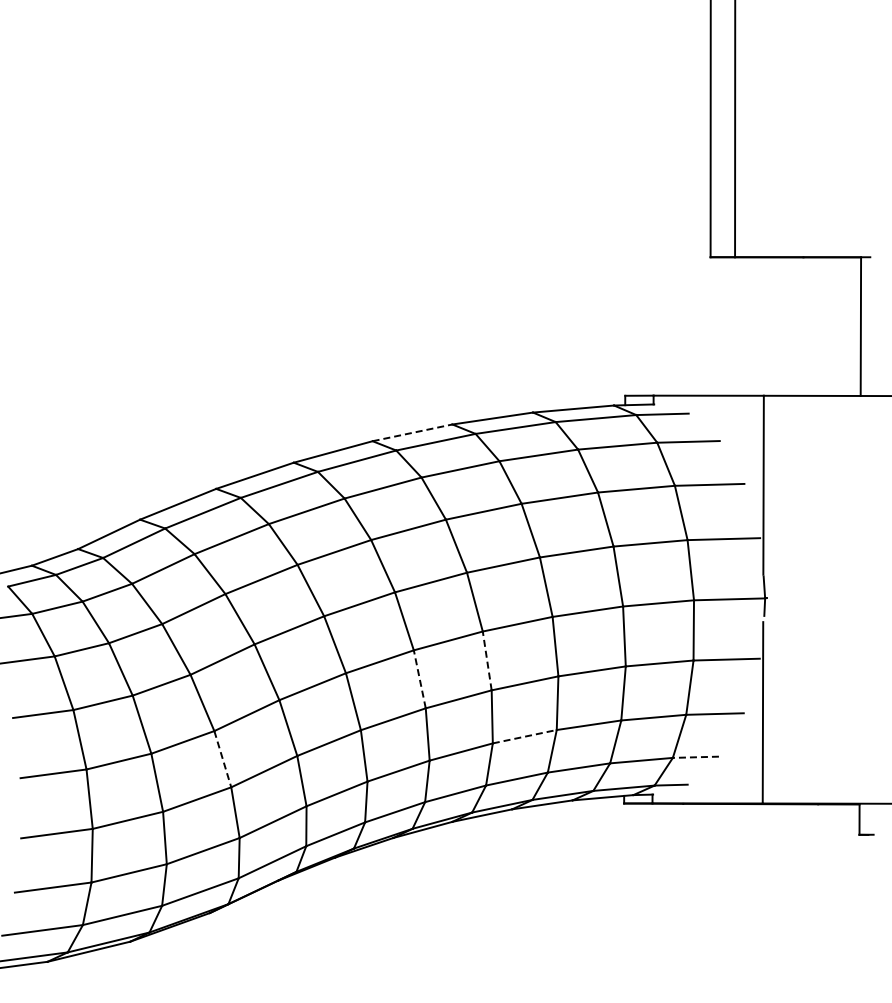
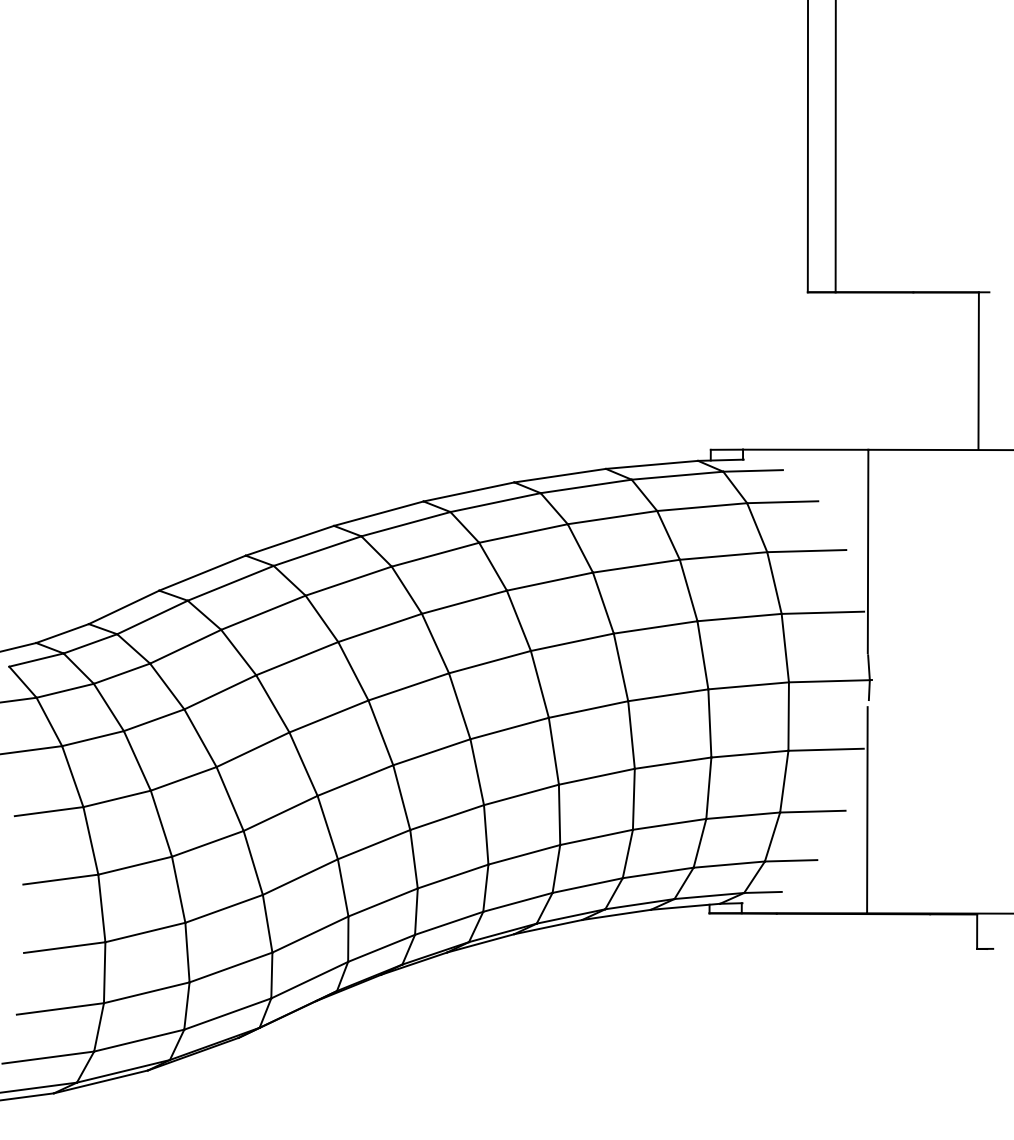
line: (412, 432) -> (468, 491), dashed -> solid
line: (487, 660) -> (554, 750), dashed -> solid
line: (419, 679) -> (476, 772), dashed -> solid
line: (524, 736) -> (596, 837), dashed -> solid
line: (695, 757) -> (790, 861), dashed -> solid
line: (222, 759) -> (252, 863), dashed -> solid

